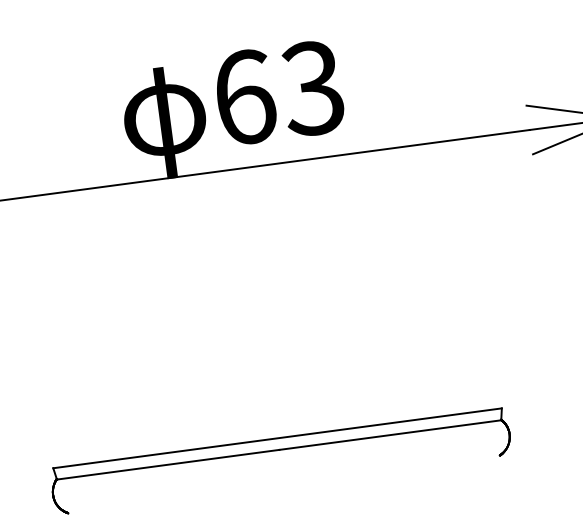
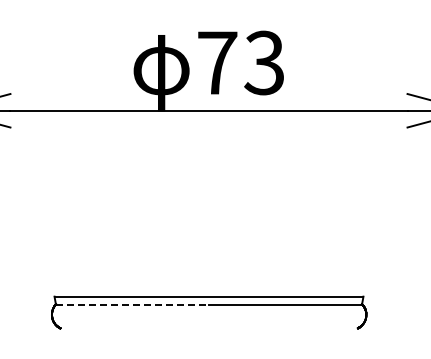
text: (244, 96) -> (217, 62), 63 -> 73
line: (168, 464) -> (132, 304), solid -> dashed

